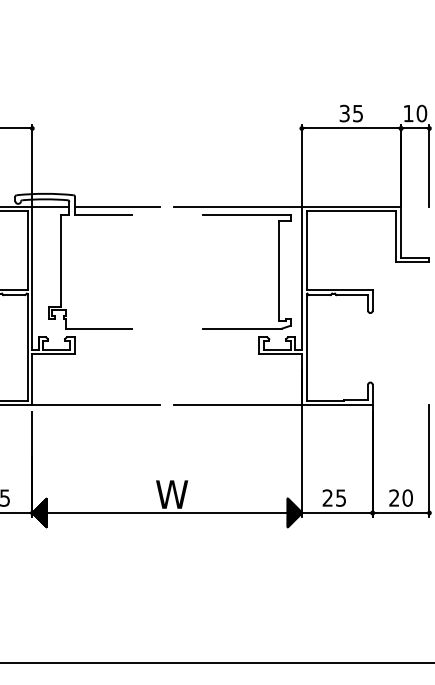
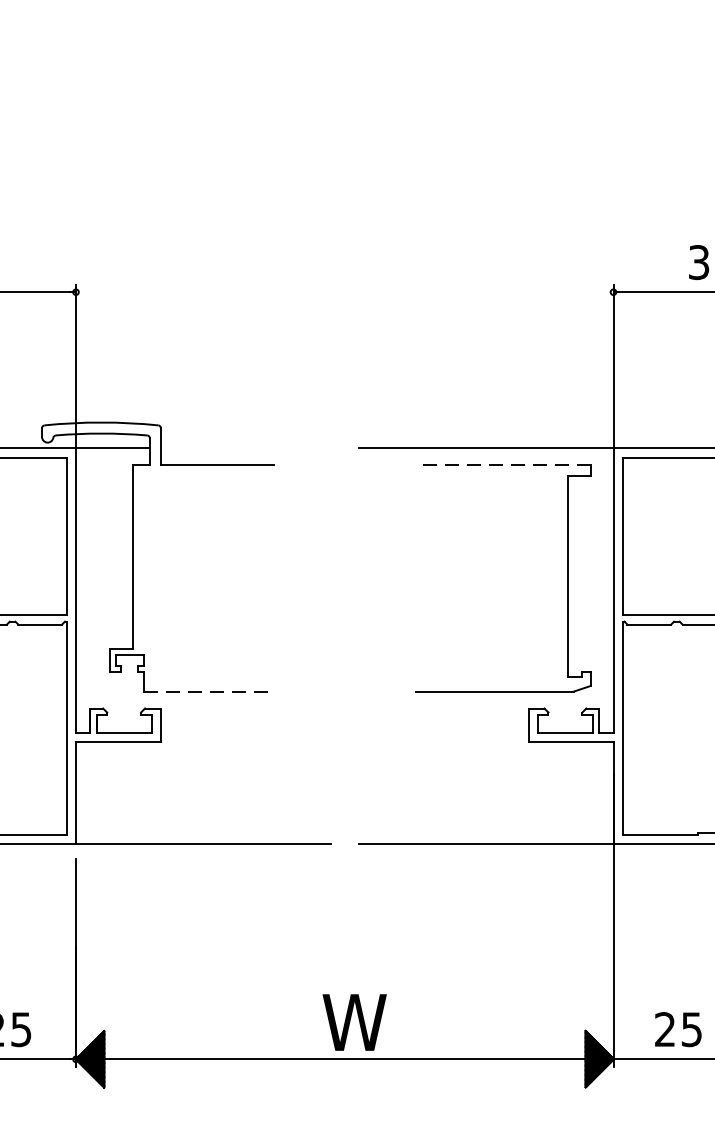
line: (117, 206) -> (245, 447), removed
line: (246, 215) -> (503, 465), solid -> dashed
line: (99, 328) -> (209, 691), solid -> dashed

